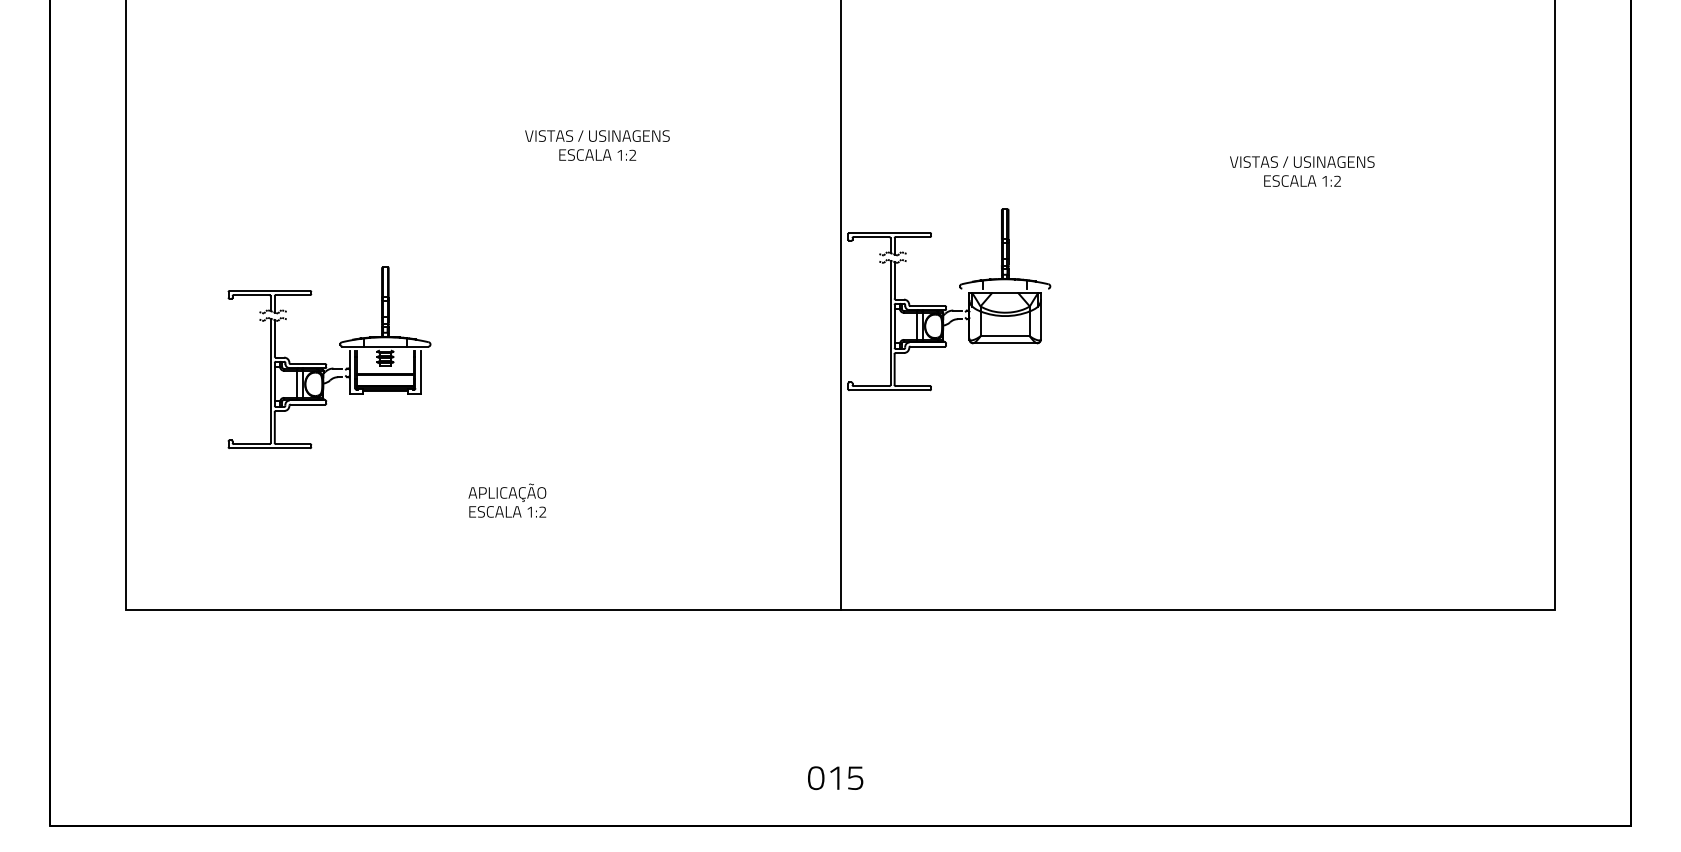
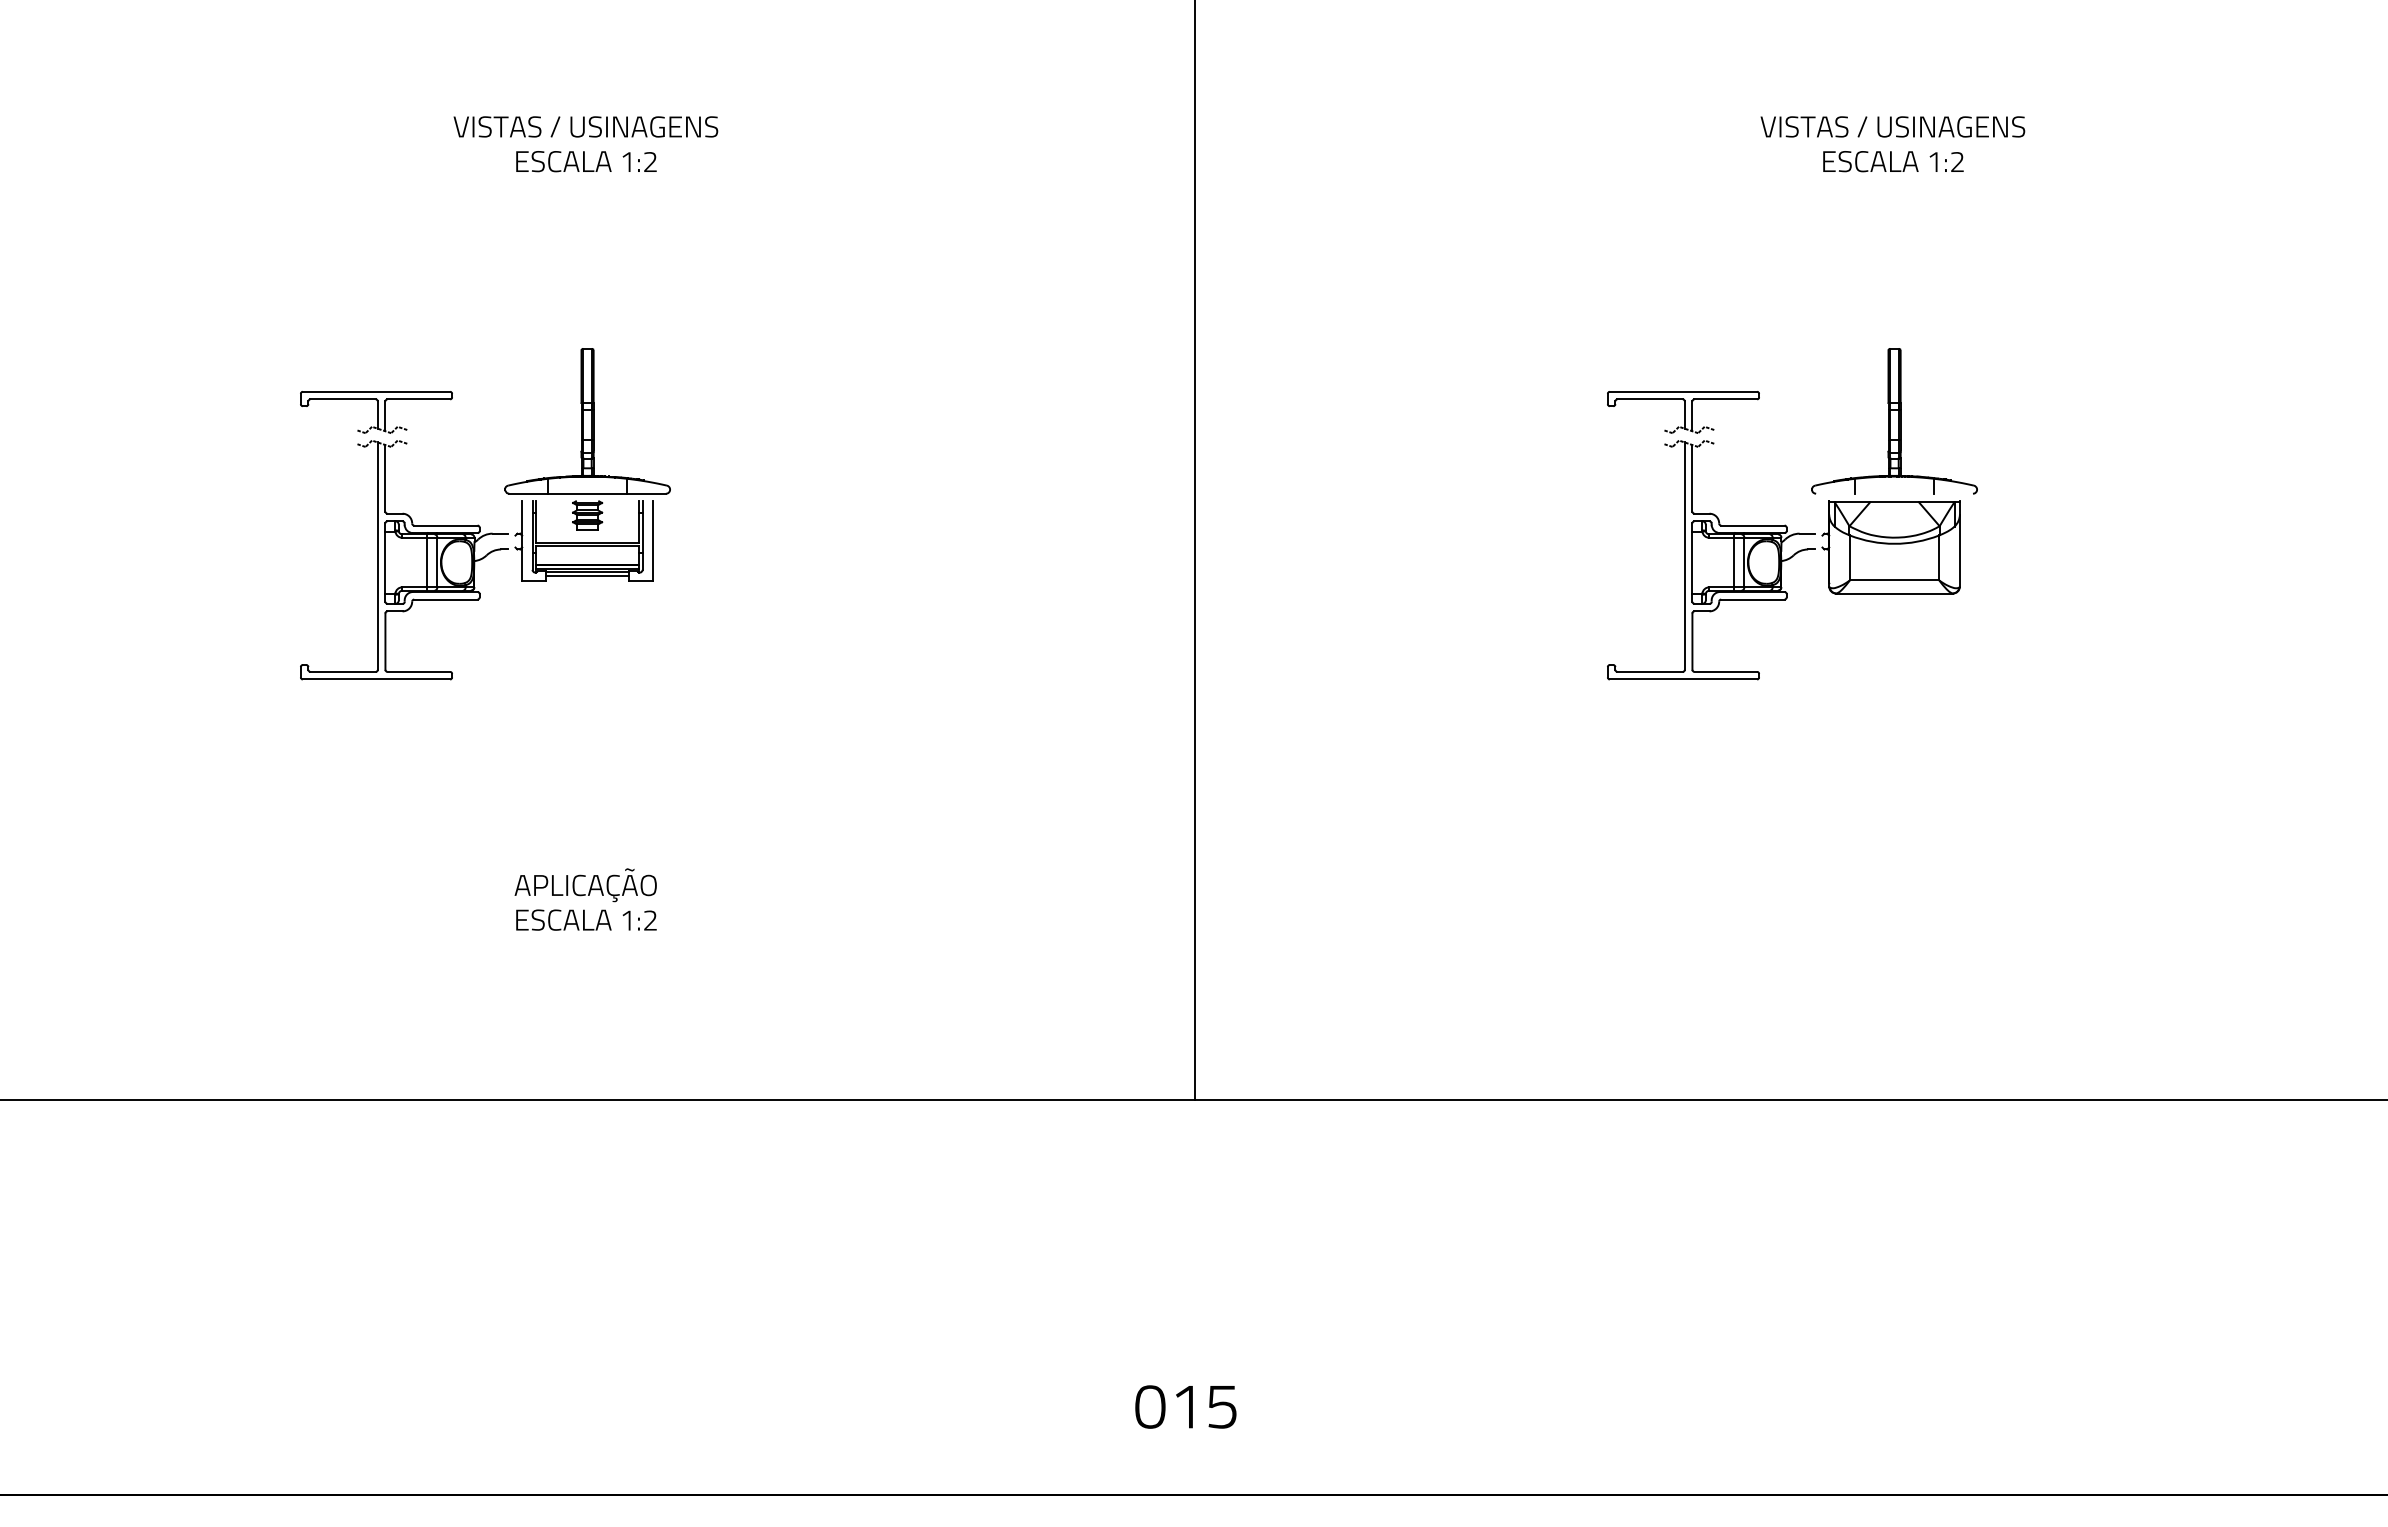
text: (597, 145) -> (585, 144), moved
text: (1302, 171) -> (1893, 144), moved
part: (946, 305) -> (1787, 524), moved
part: (326, 363) -> (479, 524), moved

